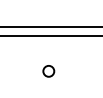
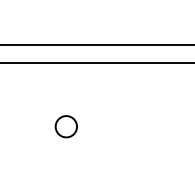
circle: (48, 71) -> (65, 127), moved

